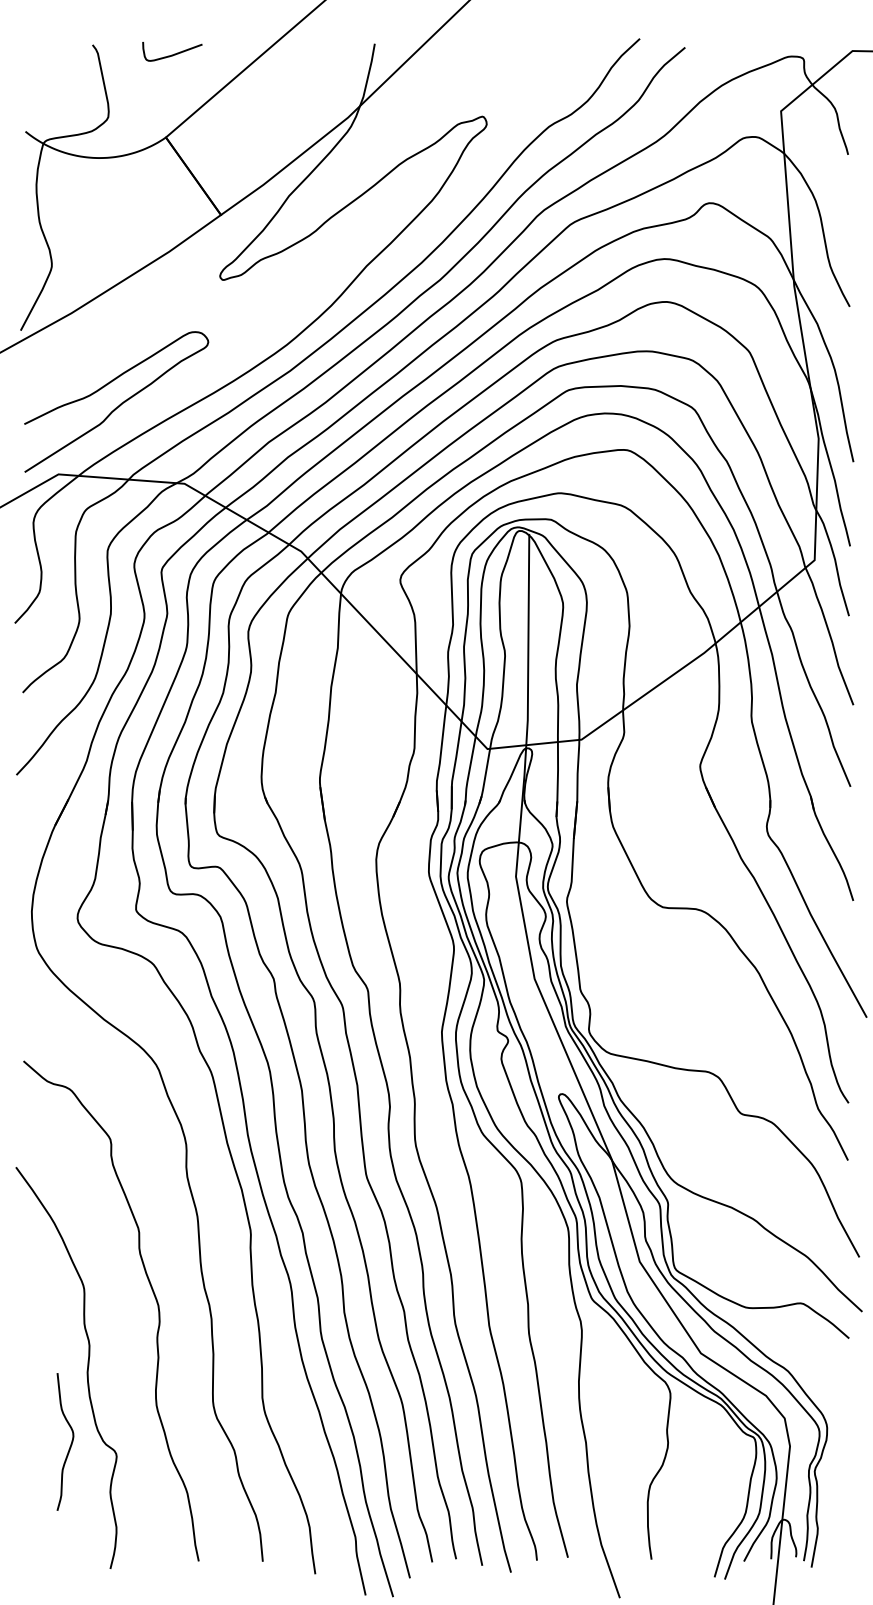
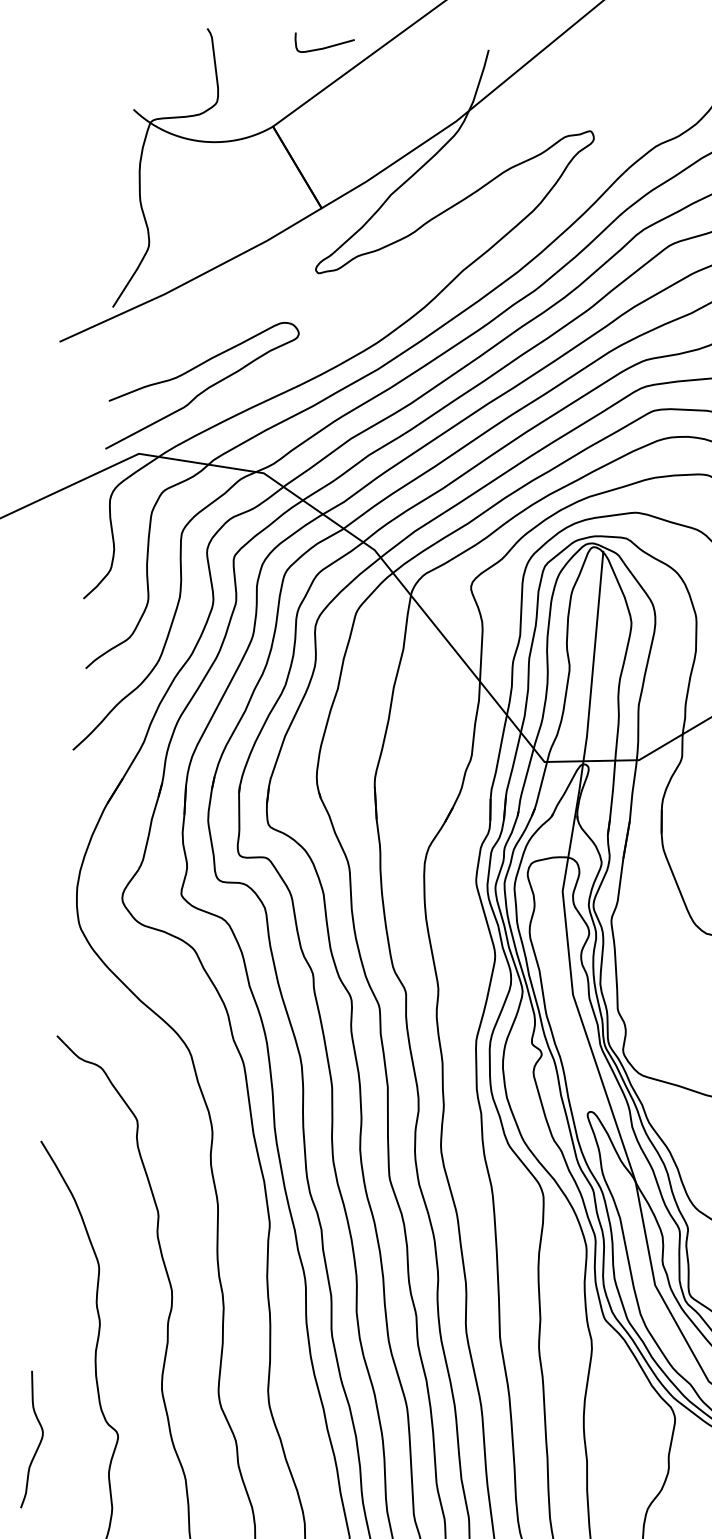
curve: (174, 53) -> (326, 46), moved
curve: (70, 1443) -> (39, 1442), moved

